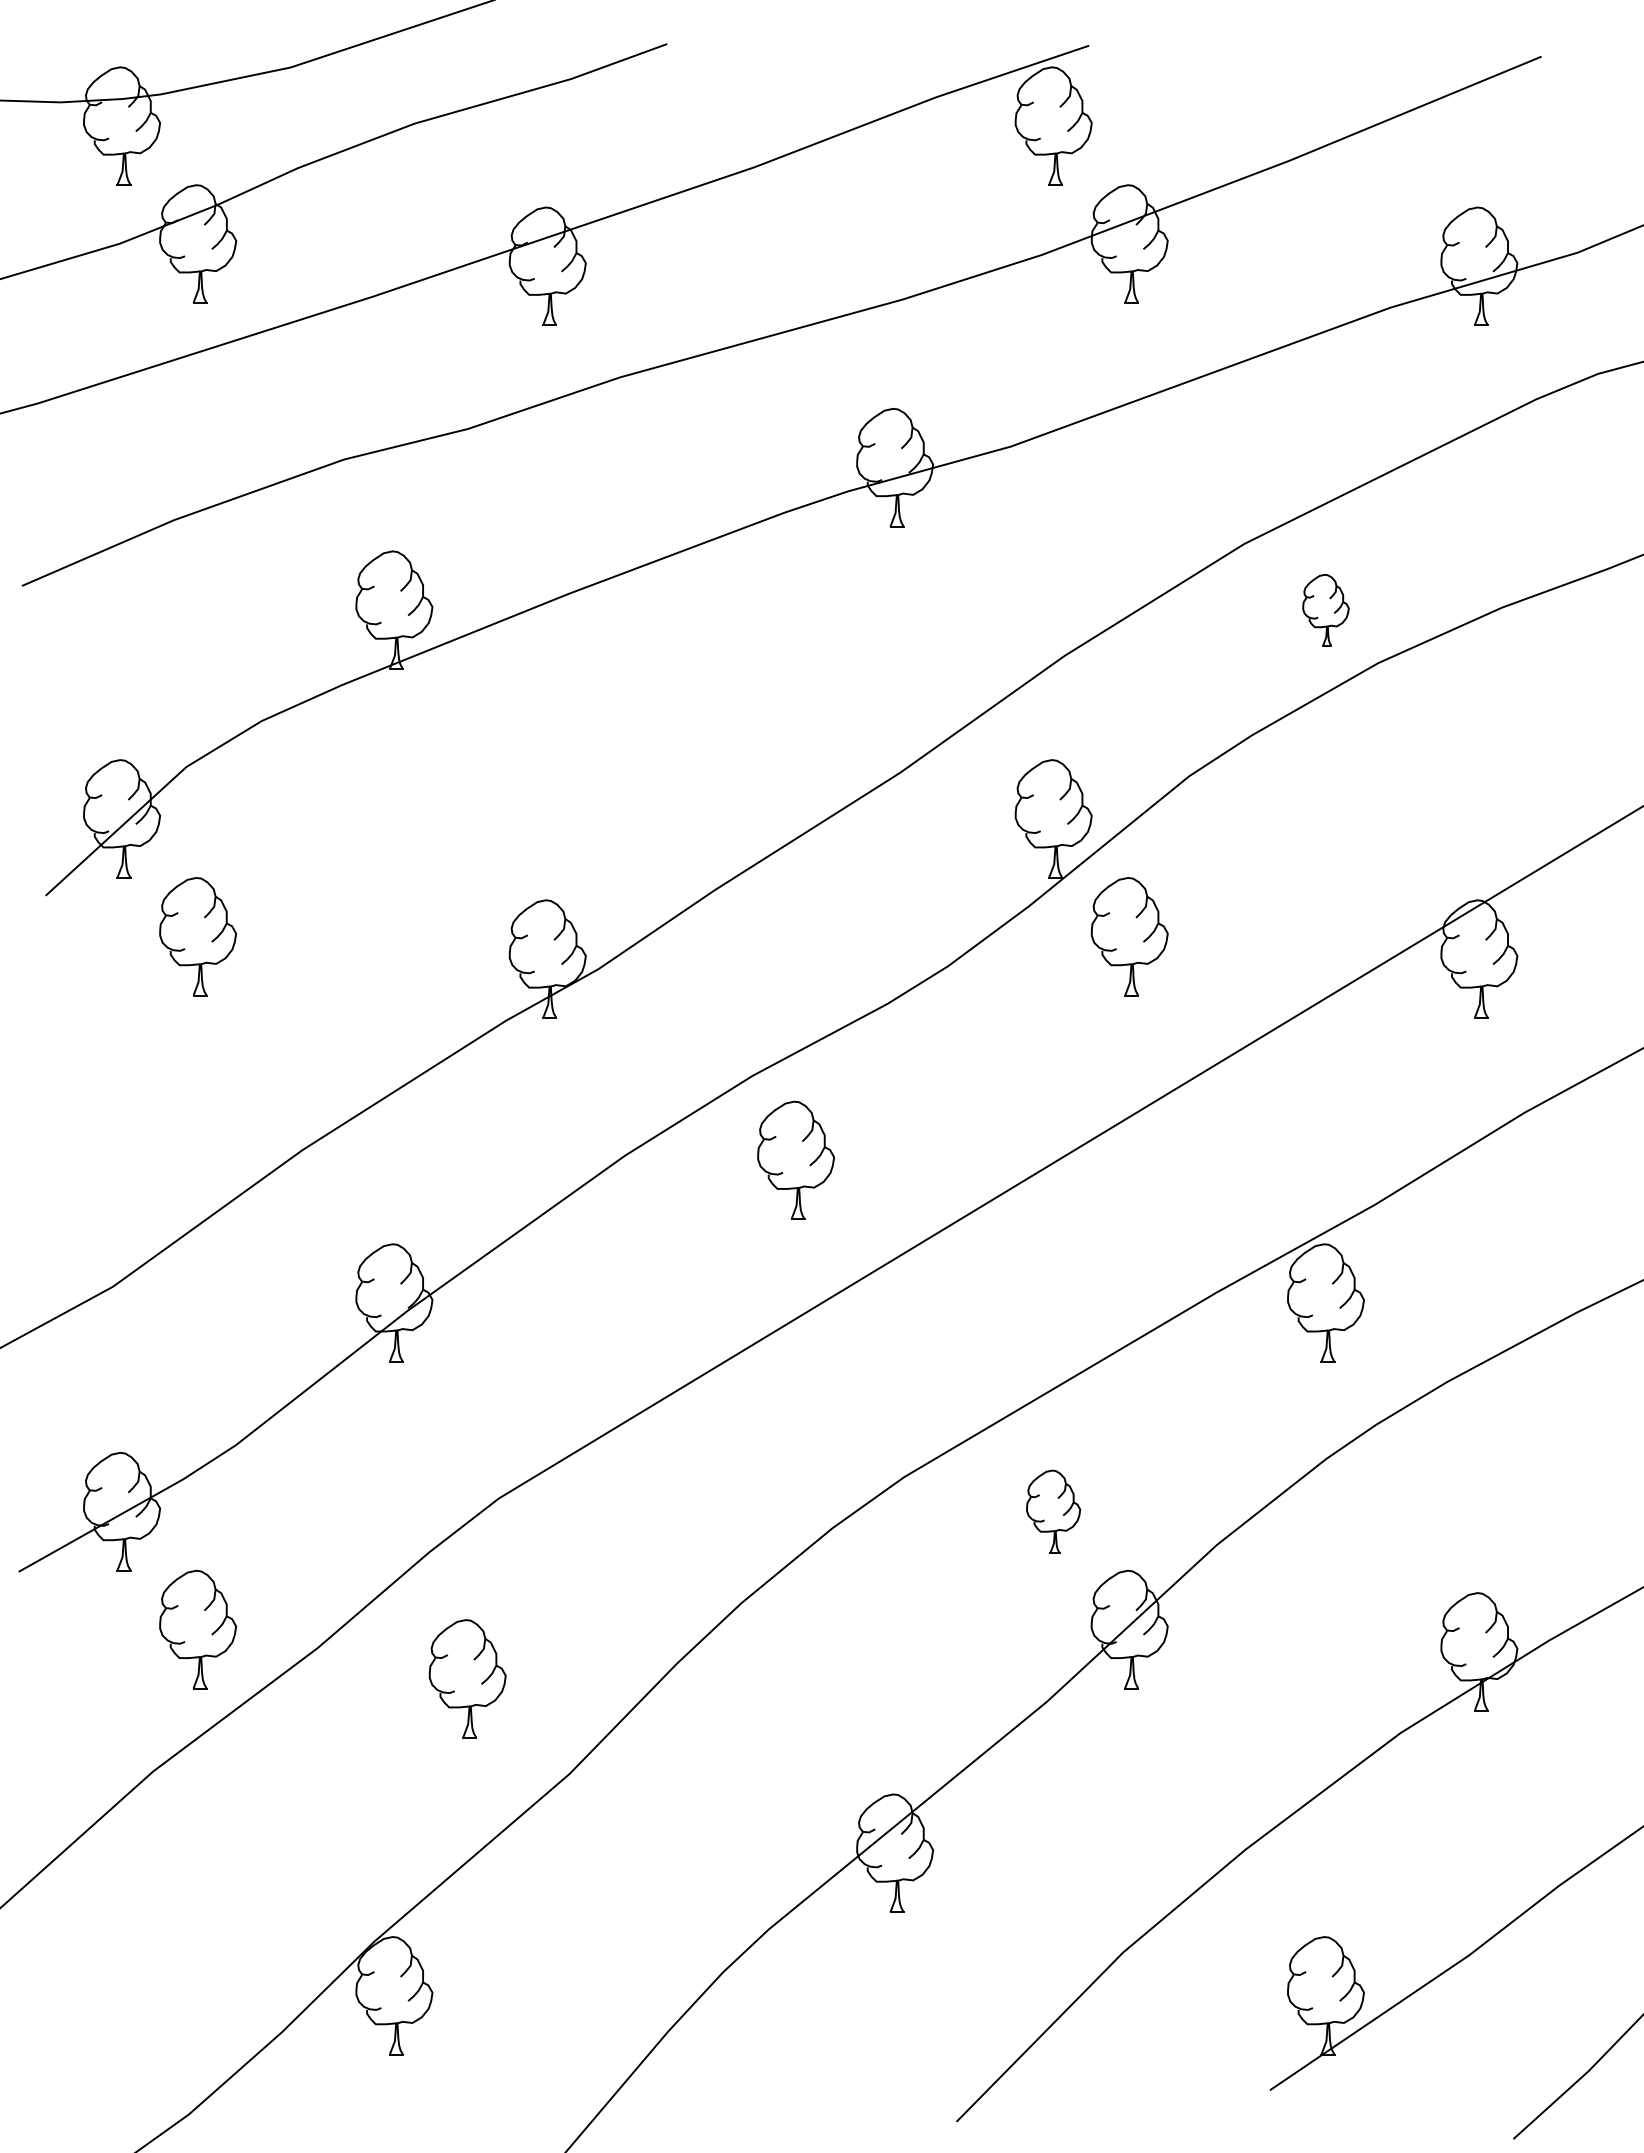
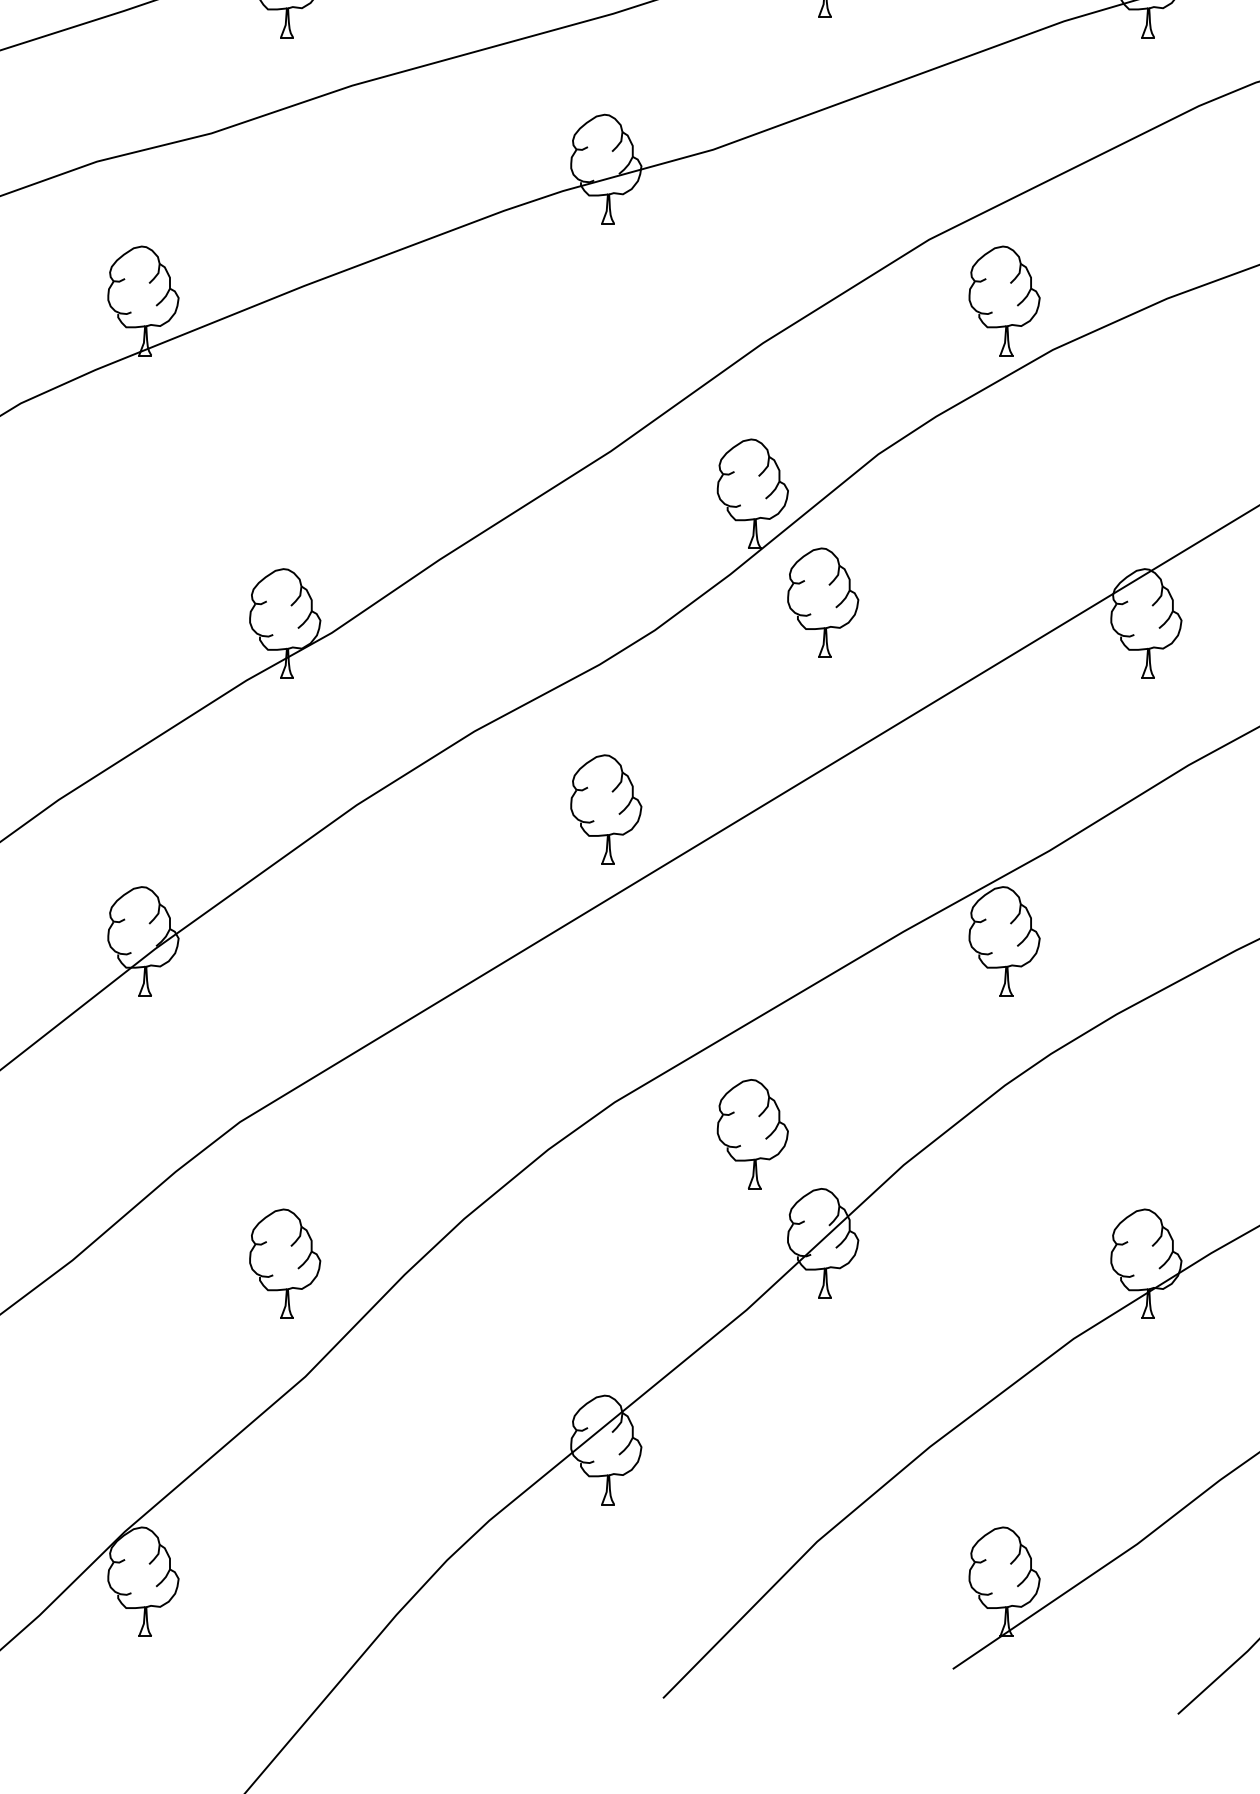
part: (1325, 609) -> (1004, 300), size x1.67
part: (795, 1159) -> (605, 808), moved
part: (1053, 1511) -> (752, 1134), size x1.43
part: (467, 1678) -> (284, 1263), moved

